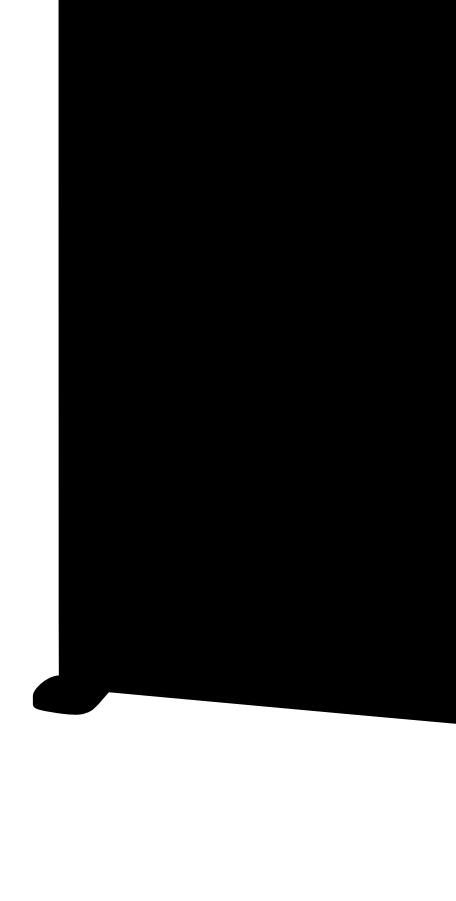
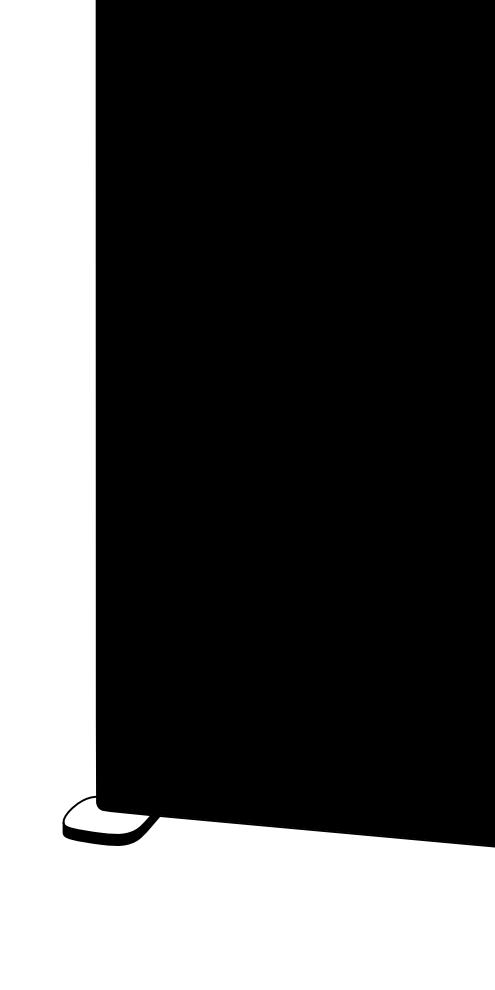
fill: (67, 690) -> (106, 814), removed

